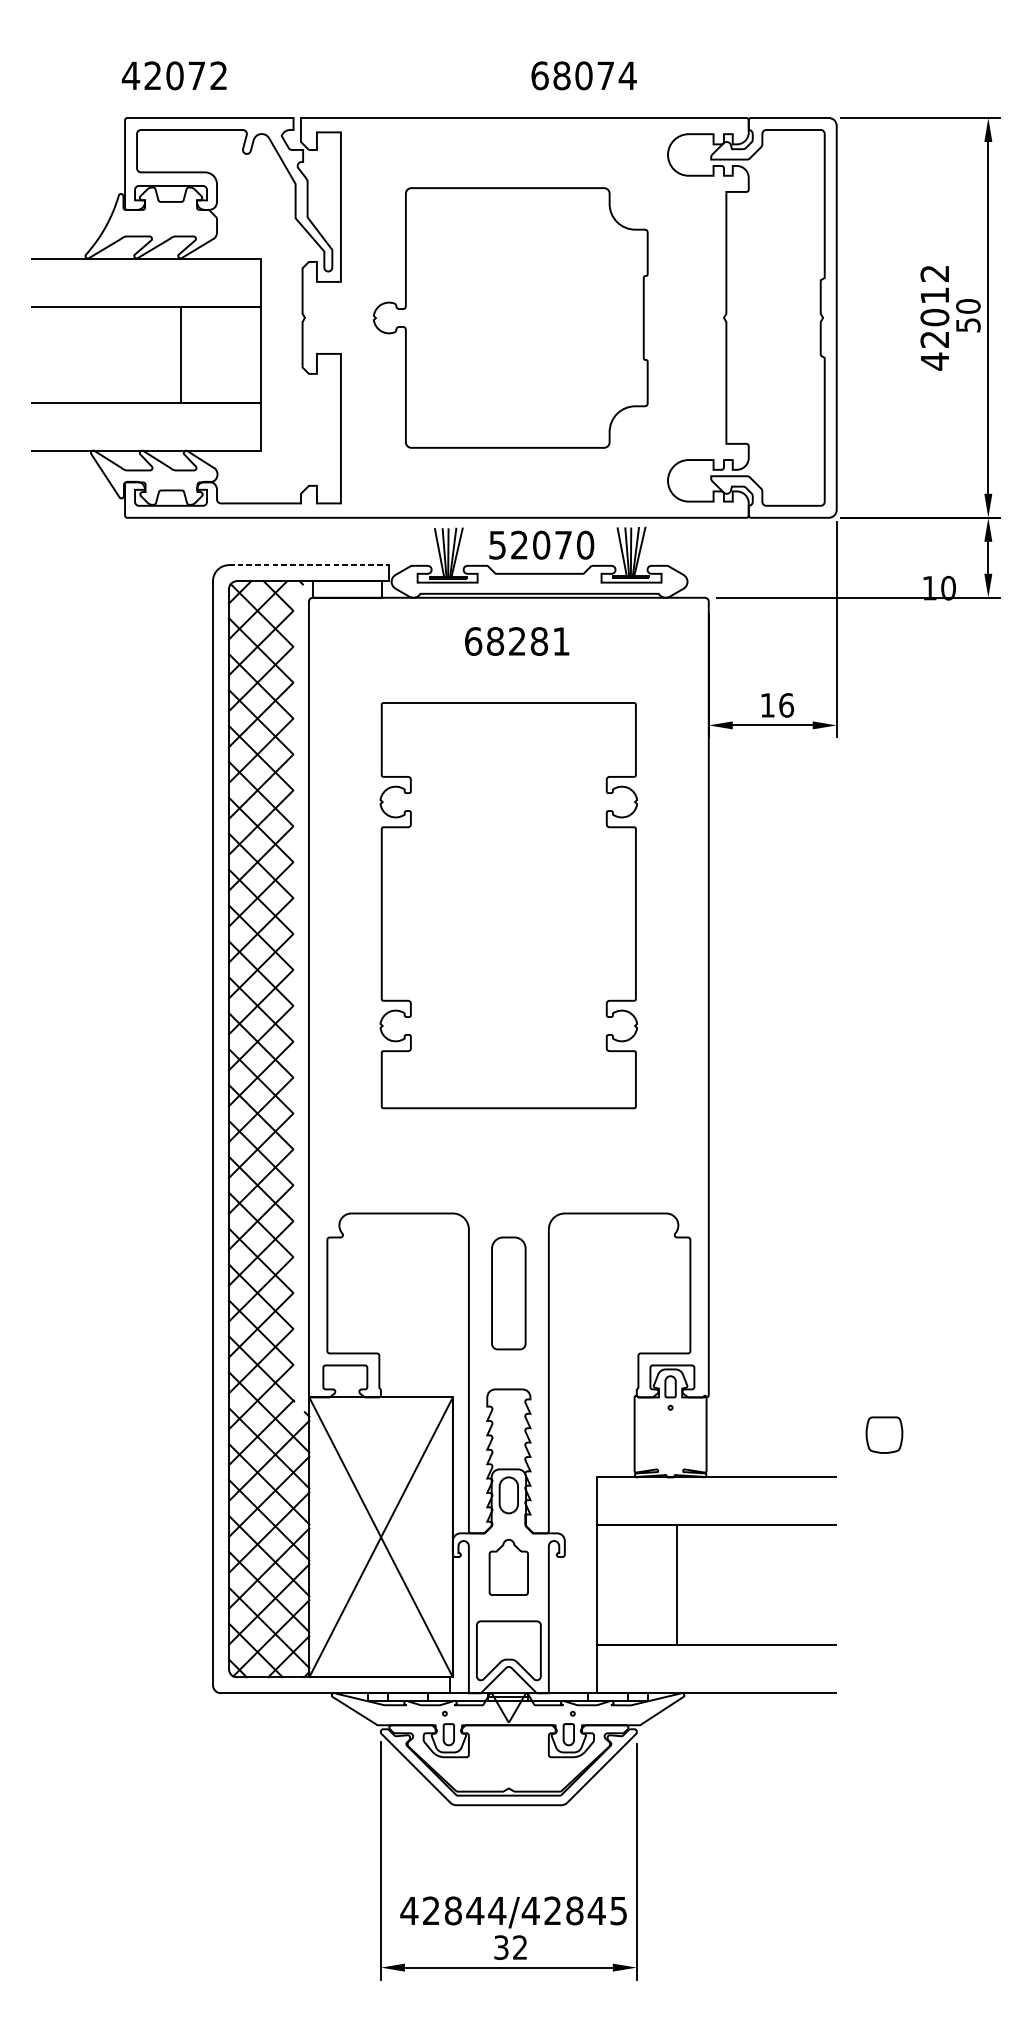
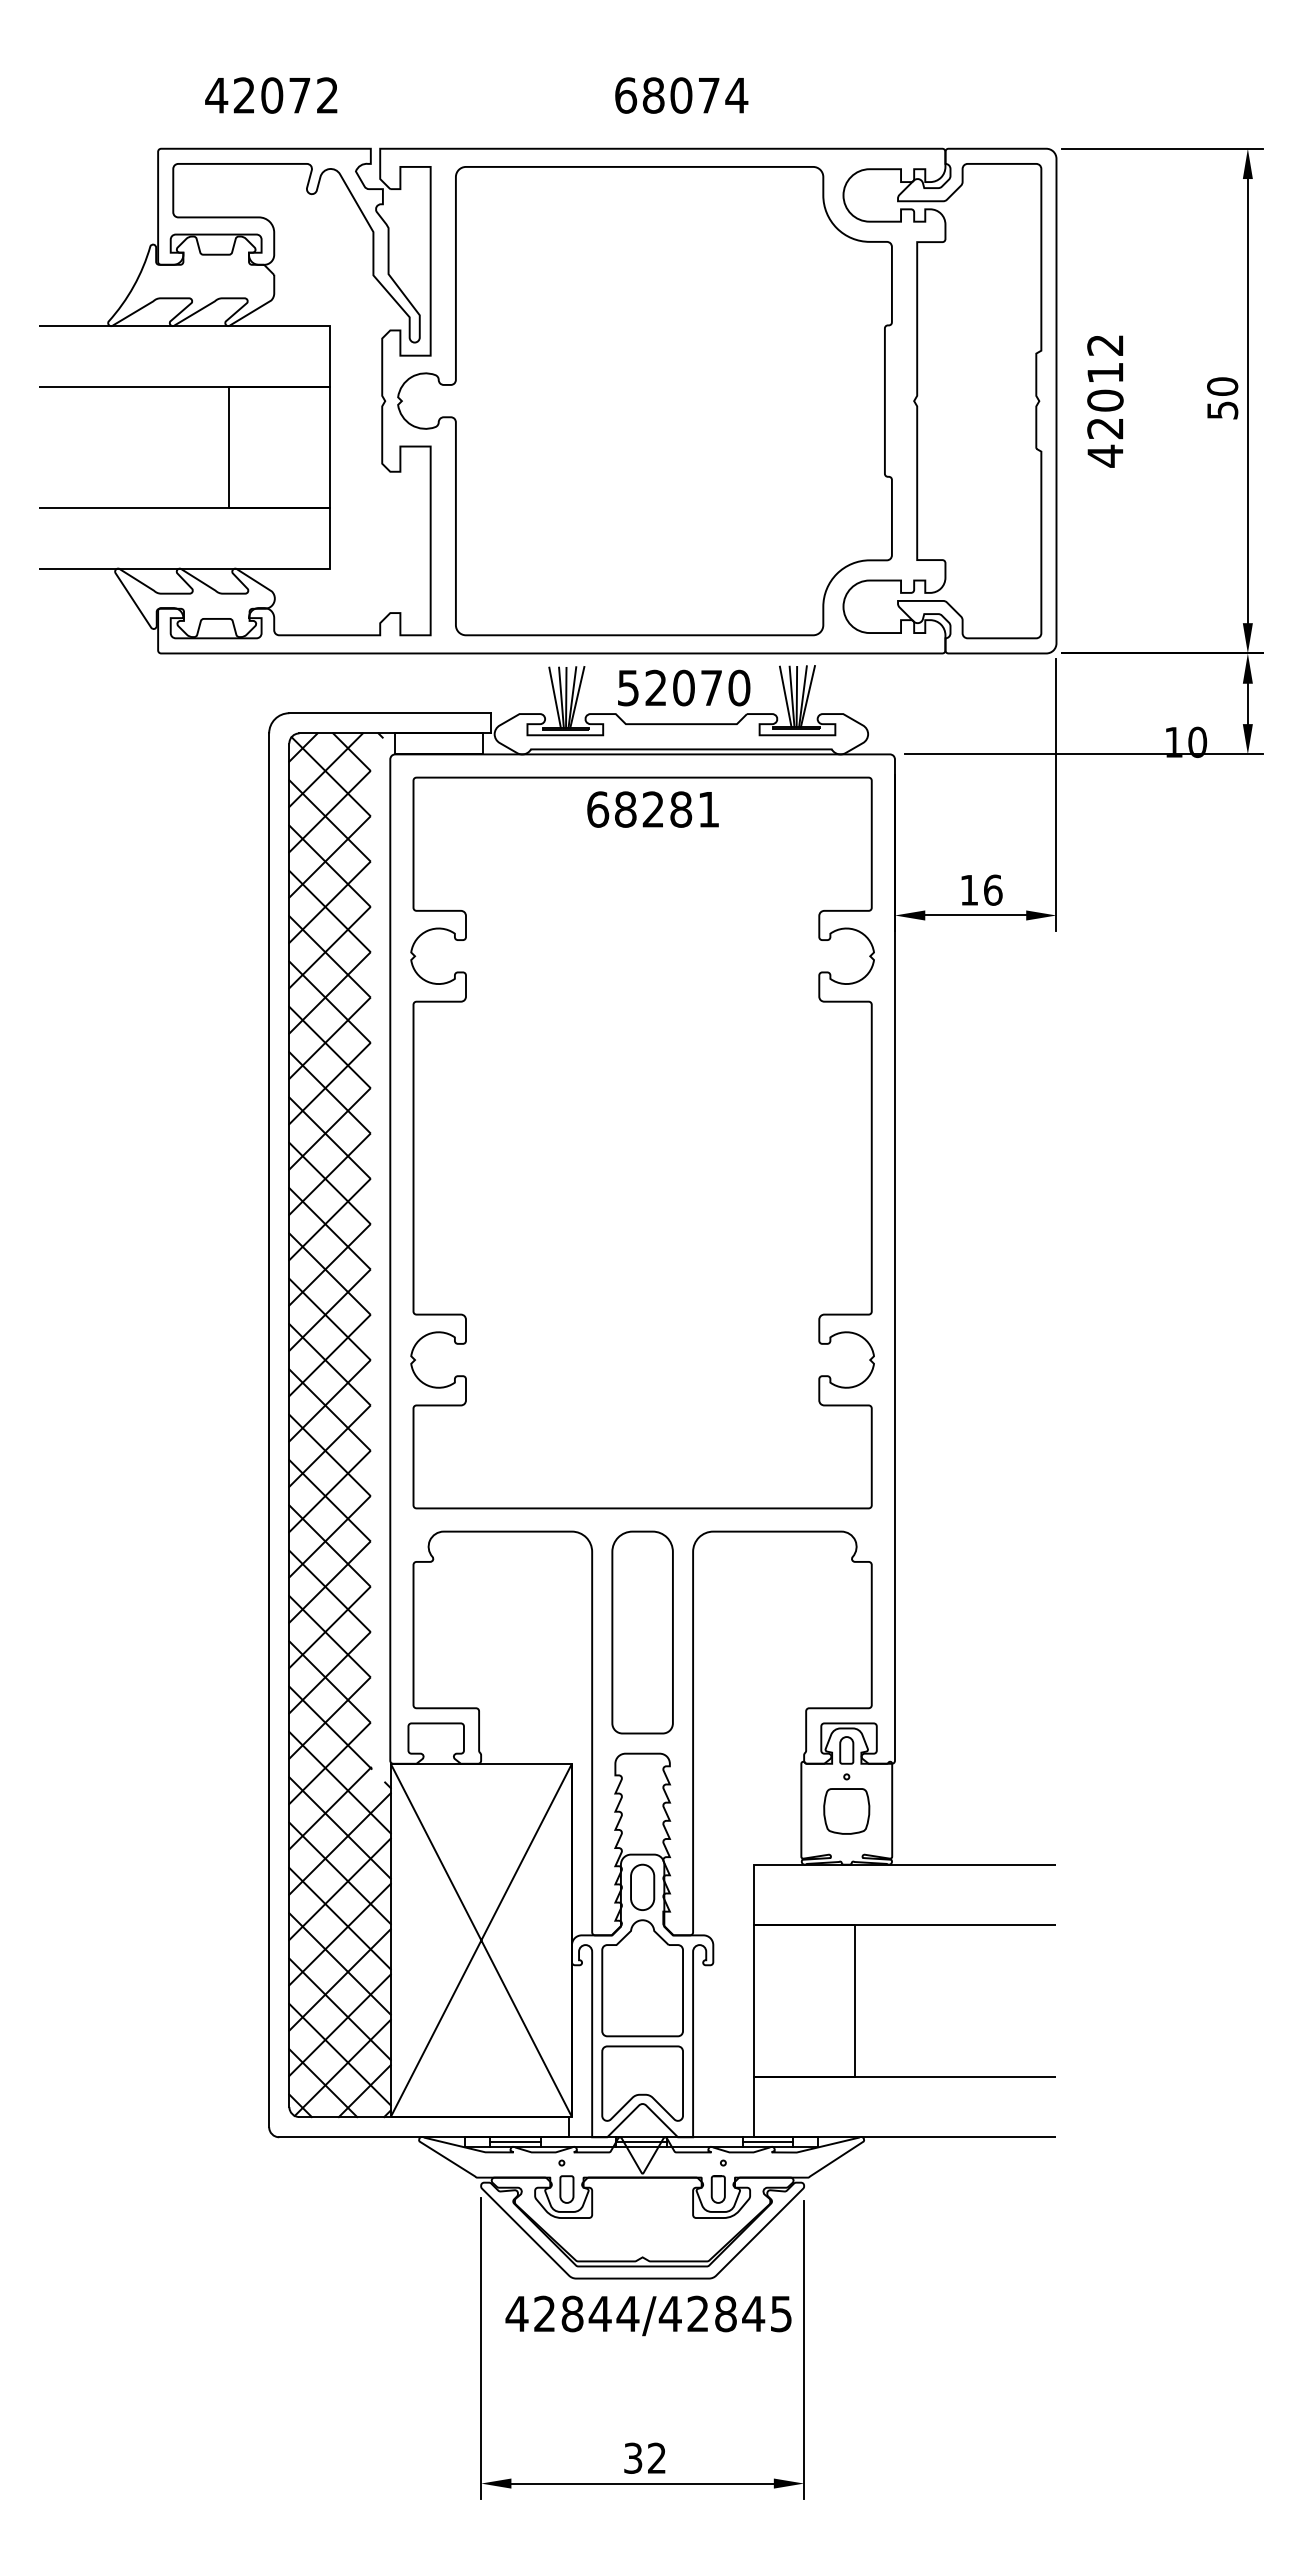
text: (174, 75) -> (271, 95), moved
text: (584, 75) -> (681, 95), moved
part: (510, 318) -> (644, 401), size x1.43
text: (934, 318) -> (1105, 401), moved
line: (309, 565) -> (390, 713), dashed -> solid
part: (508, 905) -> (642, 1142), size x1.43
part: (508, 1293) -> (642, 1632), size x1.43
part: (884, 1435) -> (846, 1811), moved
part: (508, 1567) -> (642, 1978), size x1.67
line: (408, 1697) -> (515, 2142), added
line: (607, 1697) -> (767, 2142), added
text: (513, 1912) -> (648, 2315), moved

